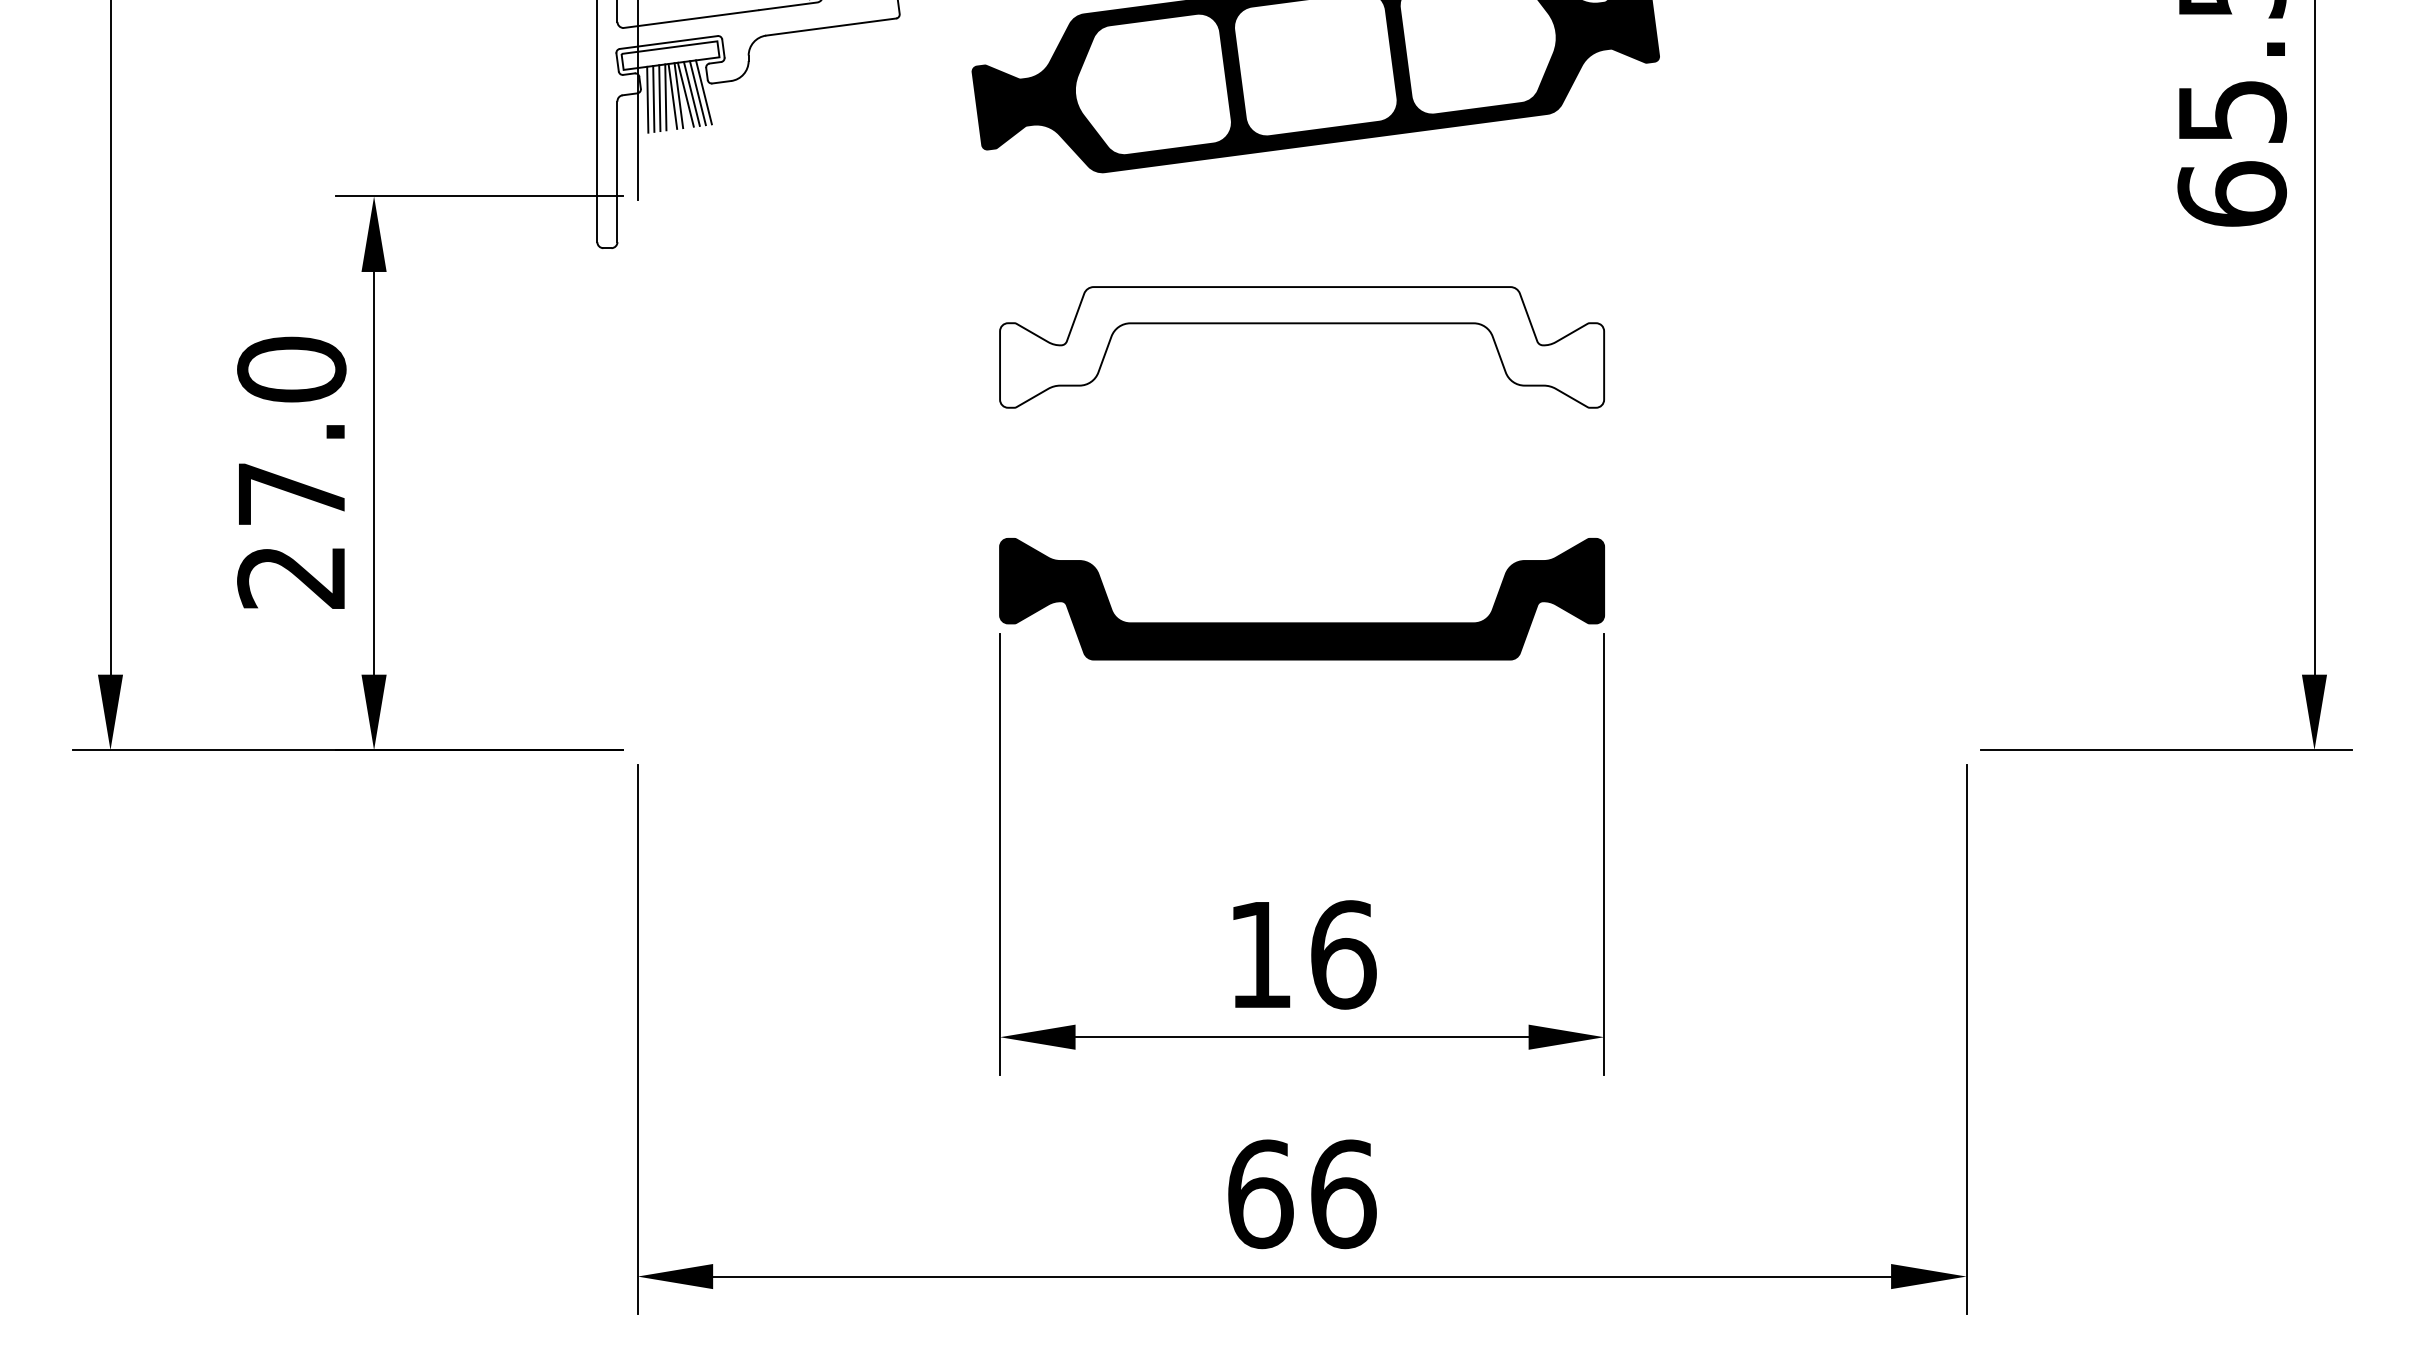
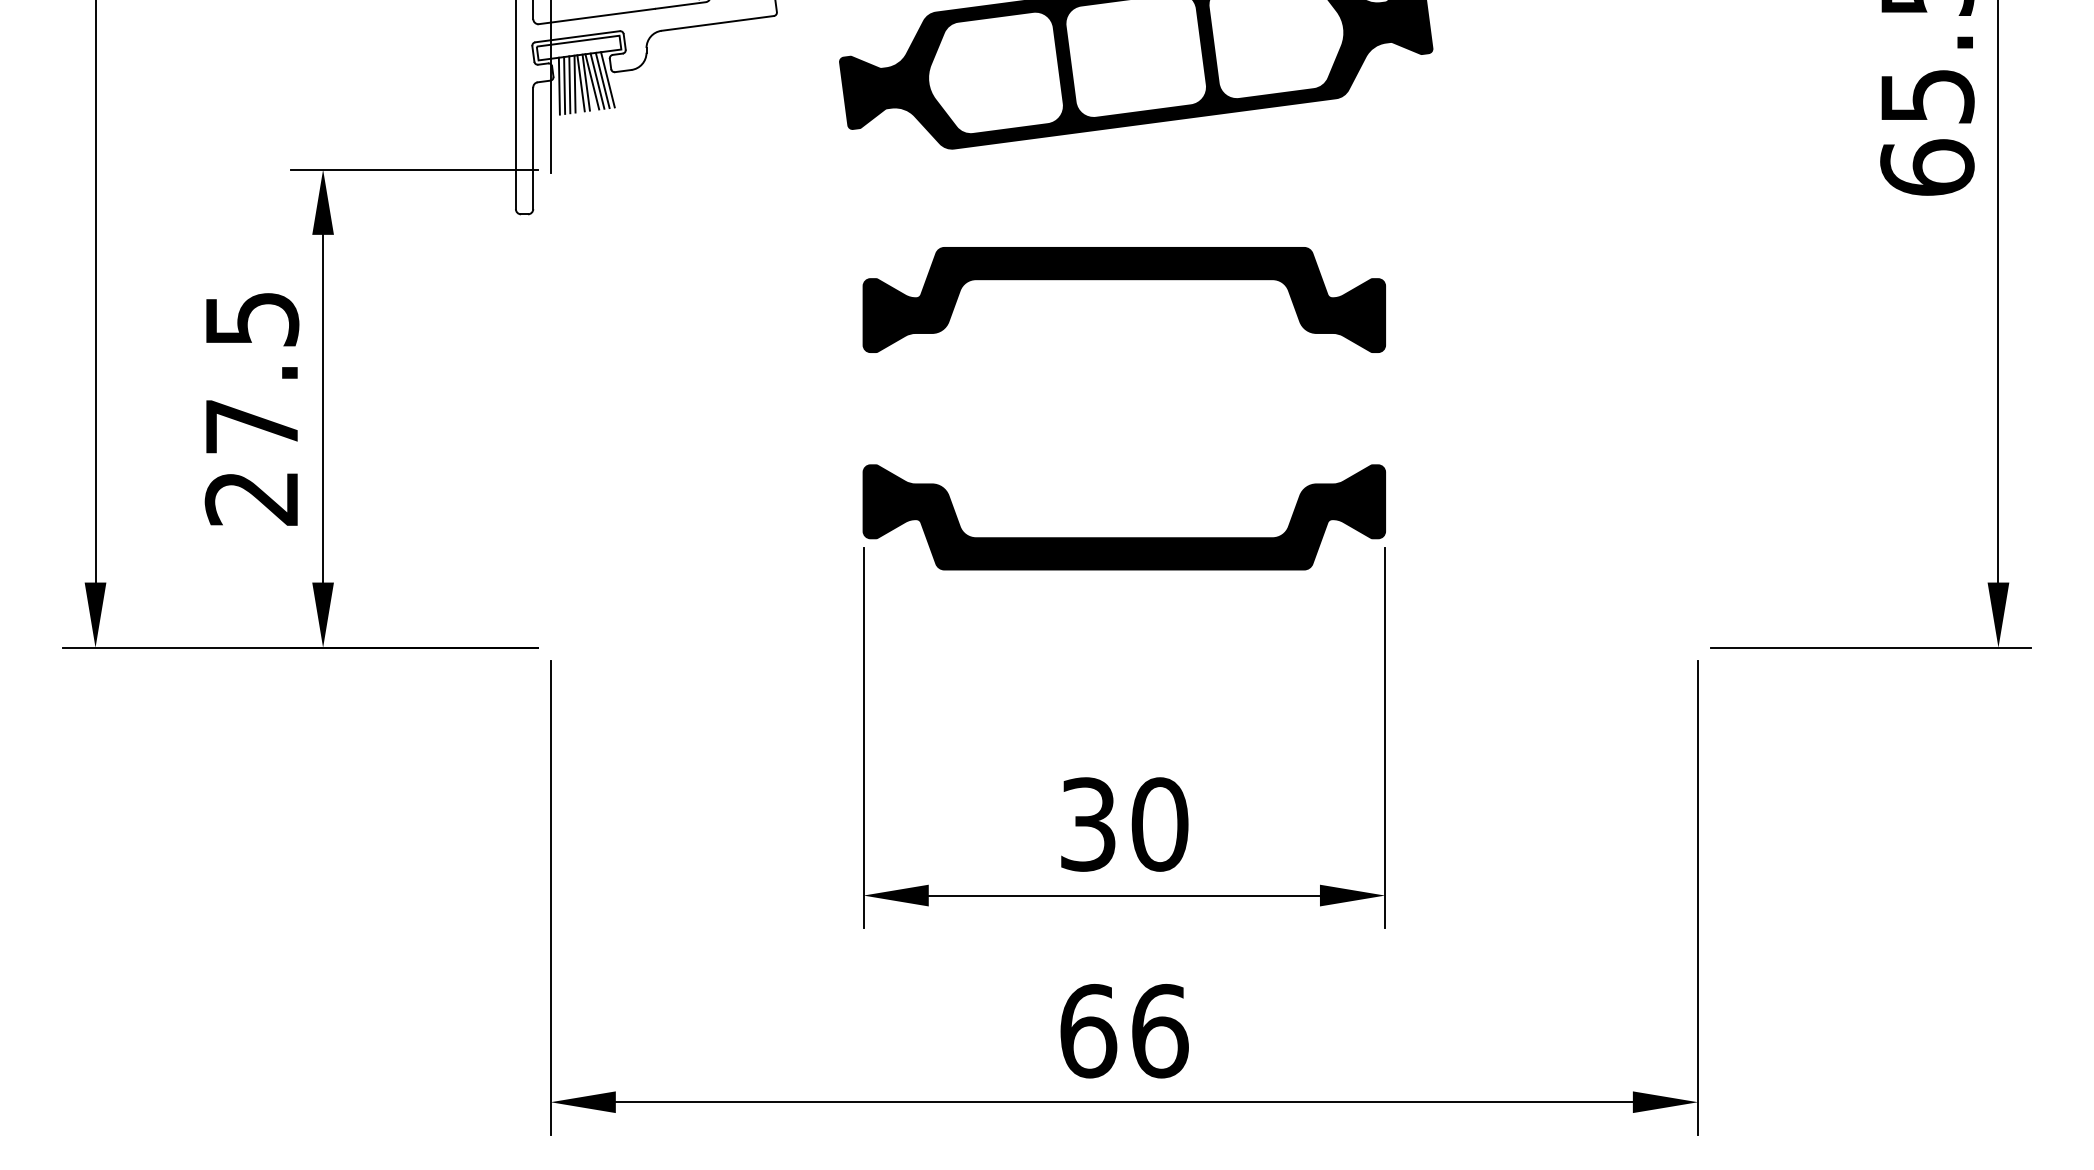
fill: (1302, 347) -> (1124, 300), added
text: (291, 369) -> (251, 319), 27.0 -> 27.5
text: (1302, 954) -> (1124, 824), 16 -> 30

